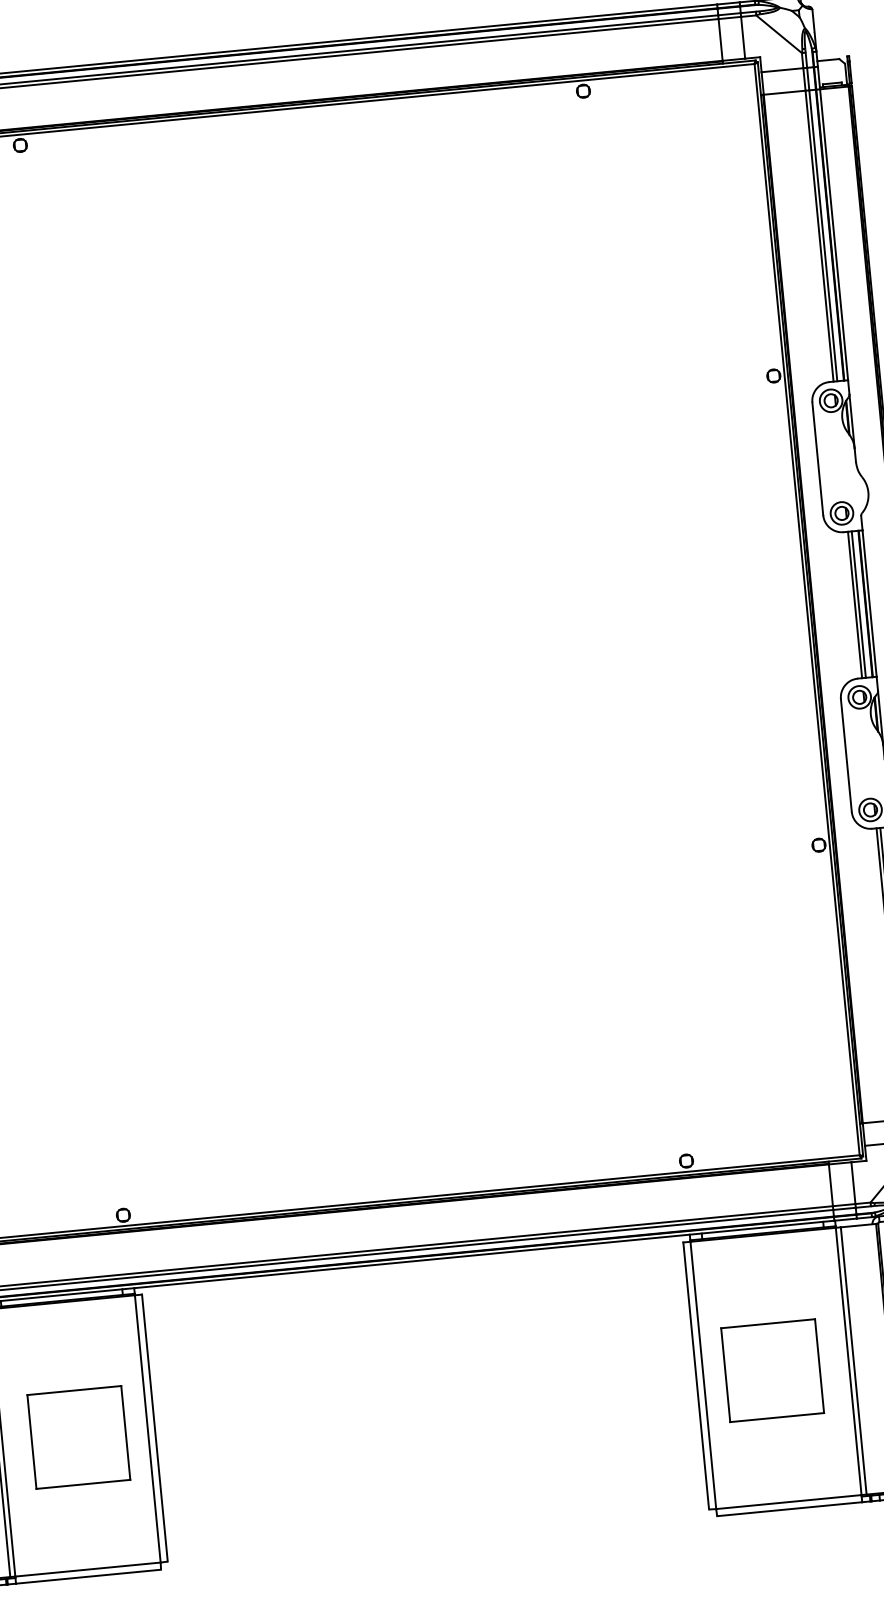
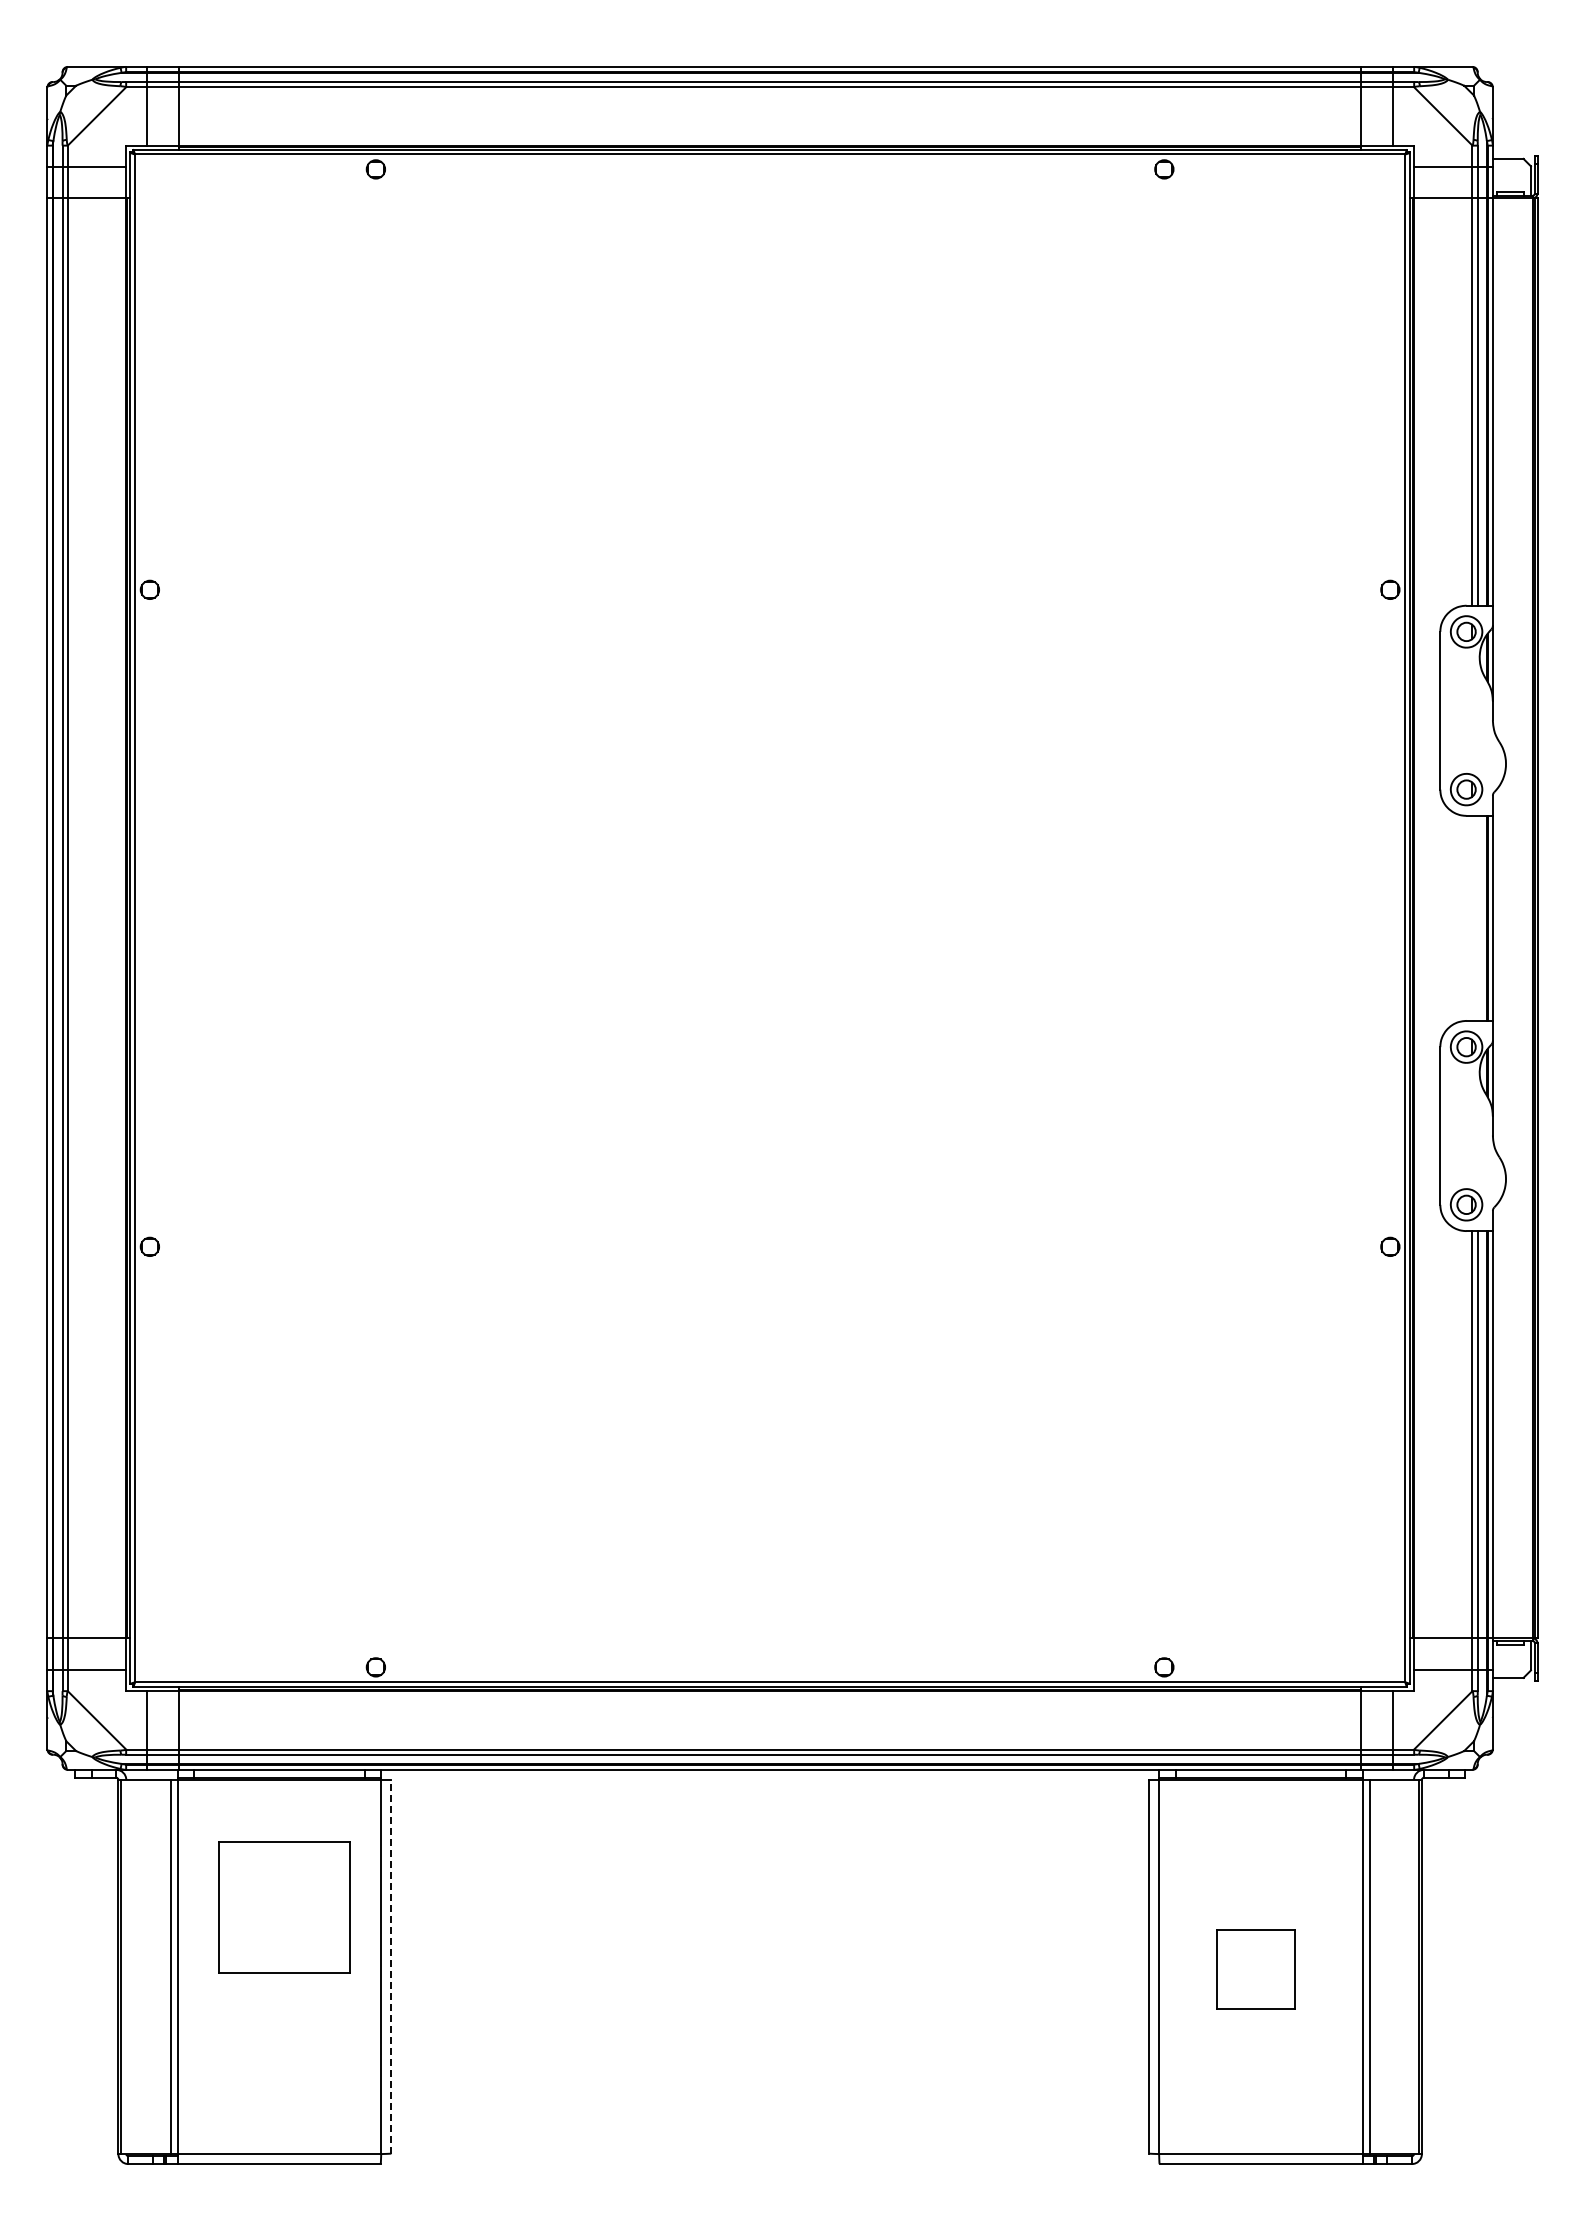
line: (855, 604) -> (1472, 917), removed
line: (858, 604) -> (1477, 917), removed
part: (772, 1370) -> (1255, 1969), size x0.6
line: (155, 1427) -> (391, 1966), solid -> dashed
part: (78, 1437) -> (284, 1907), moved

